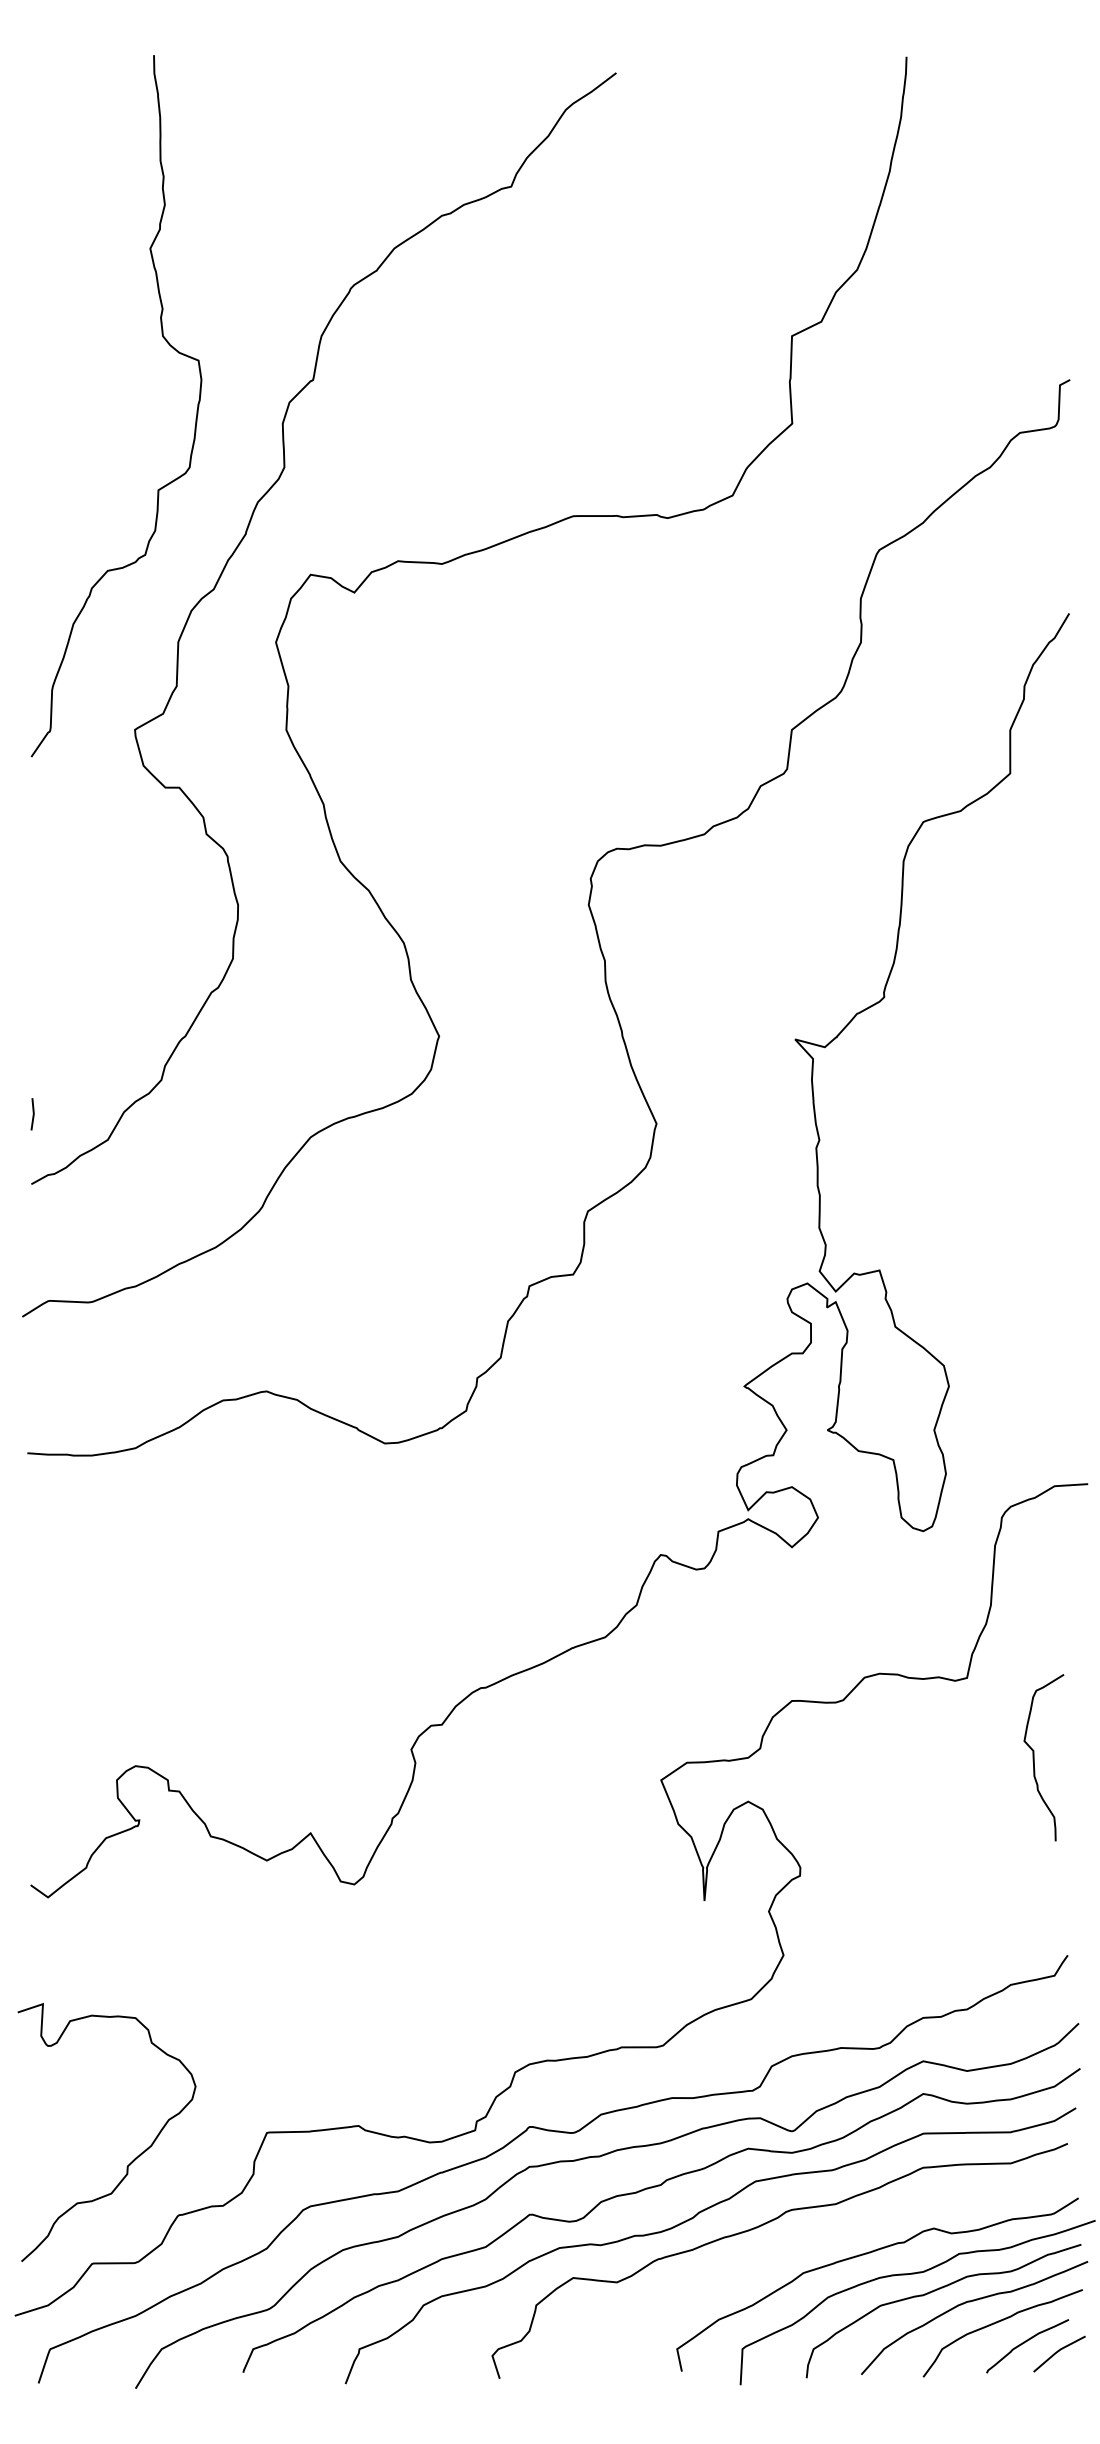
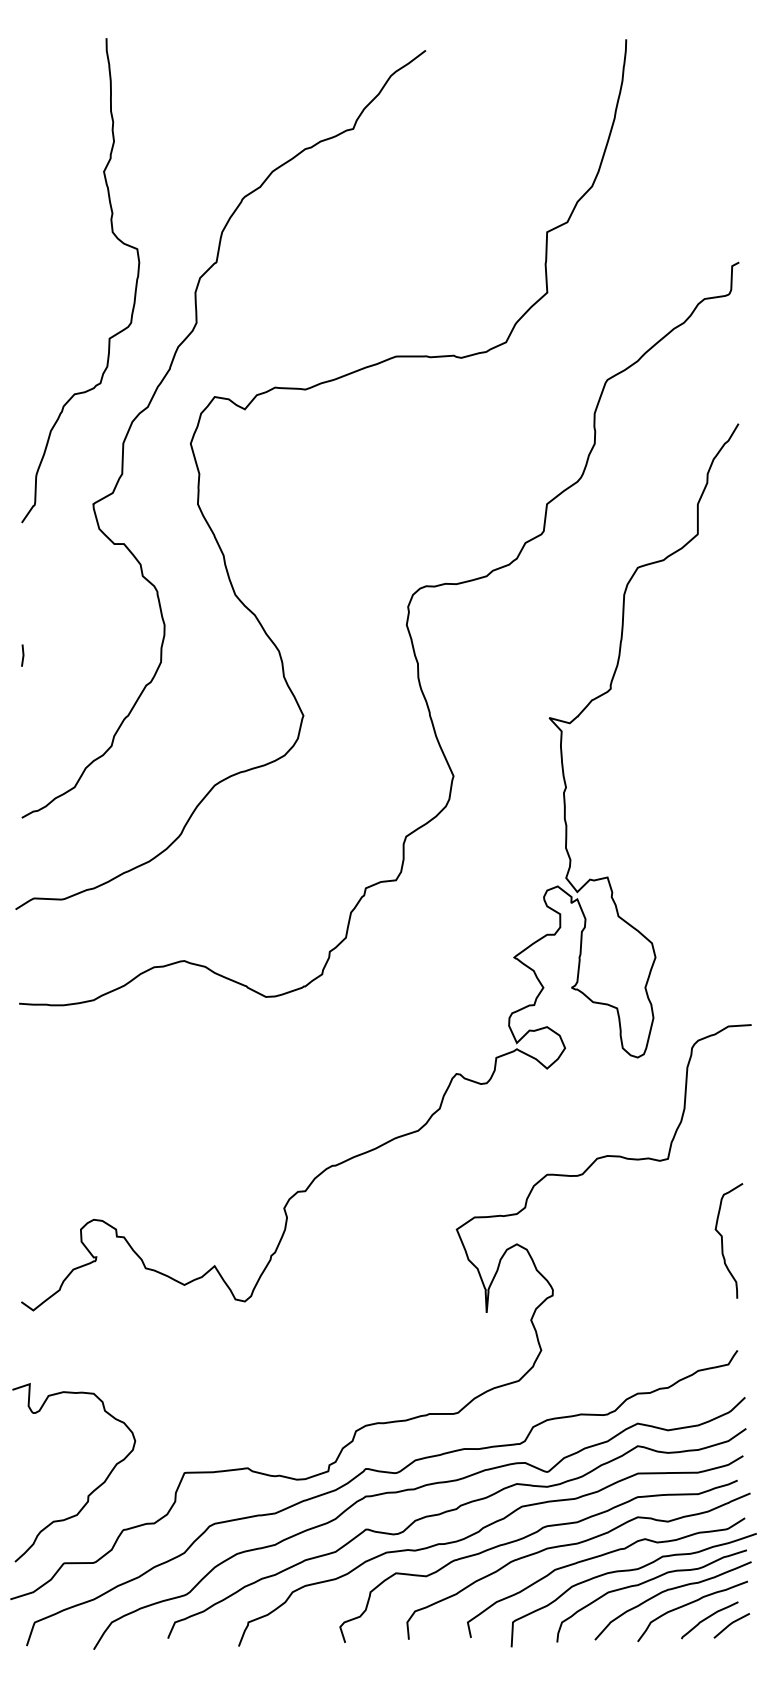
line: (32, 1114) -> (22, 655), moved
curve: (1034, 1757) -> (722, 1240), moved
curve: (830, 2237) -> (573, 1545), added

